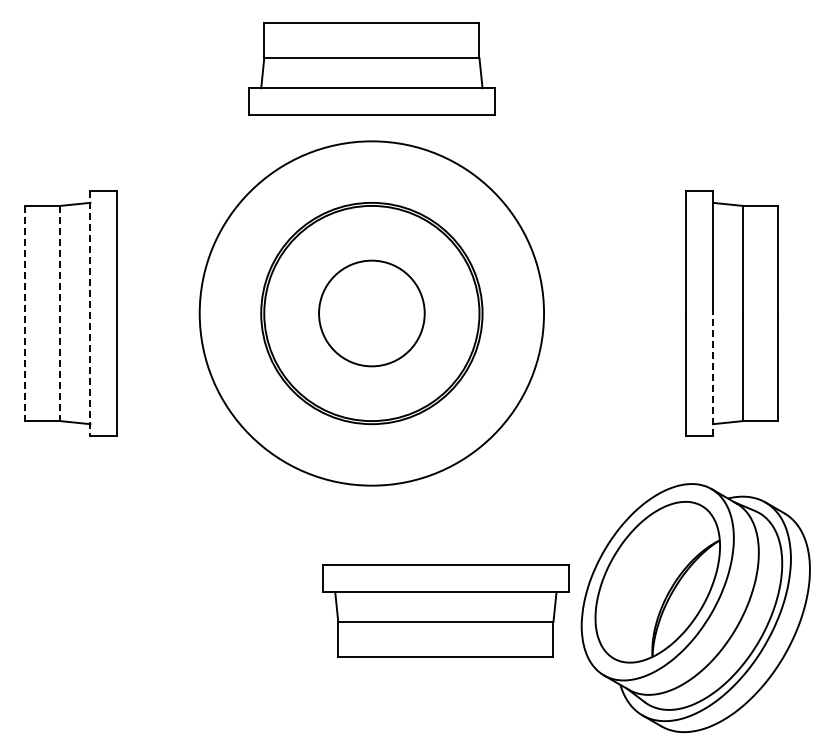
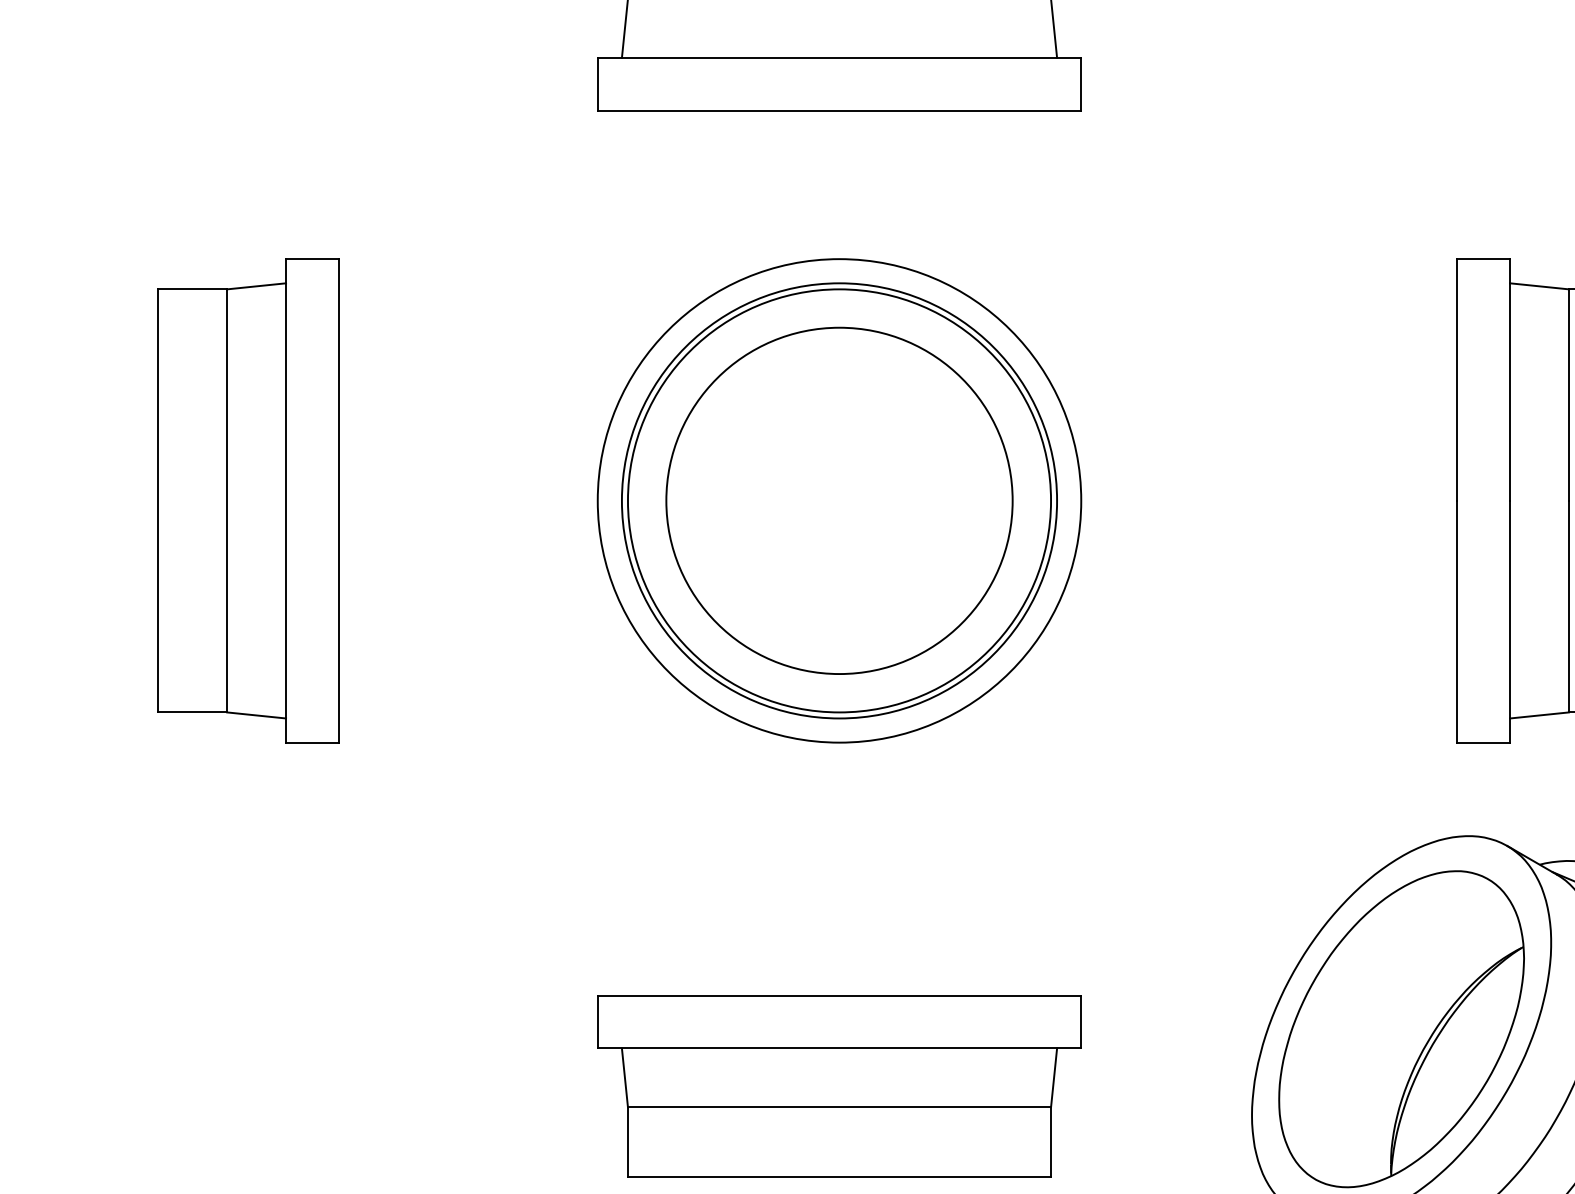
line: (25, 313) -> (158, 500), dashed -> solid
line: (60, 313) -> (227, 500), dashed -> solid
line: (90, 313) -> (286, 500), dashed -> solid
circle: (371, 313) -> (838, 500), size x0.71
circle: (371, 313) -> (838, 500), size x1.67
line: (712, 374) -> (1509, 620), dashed -> solid
part: (445, 610) -> (838, 1084), moved

